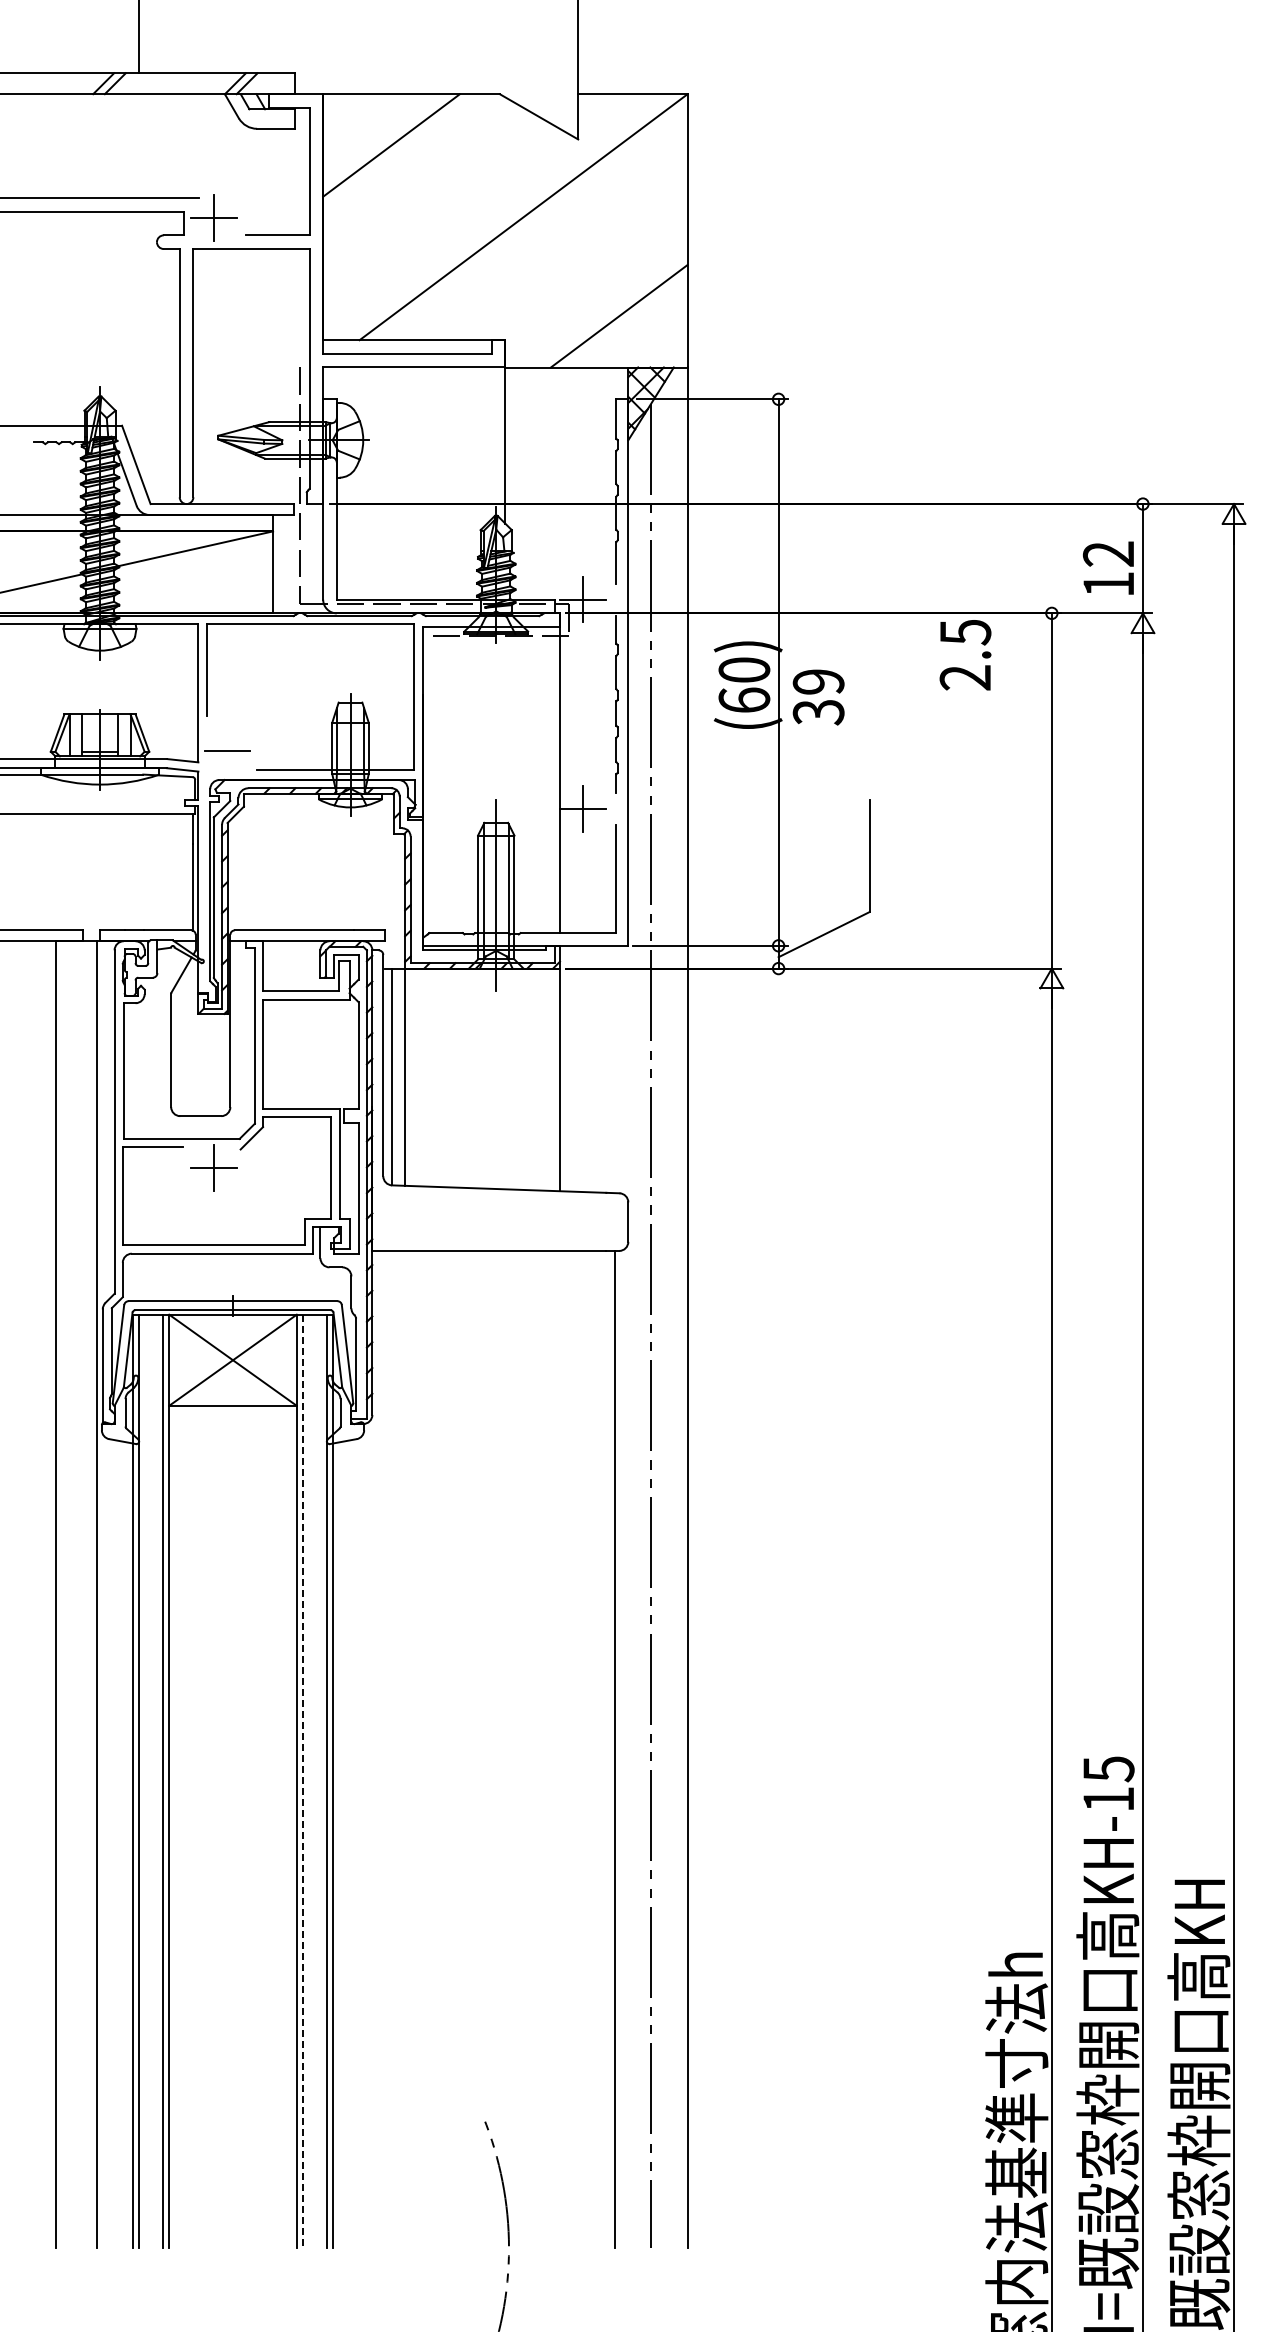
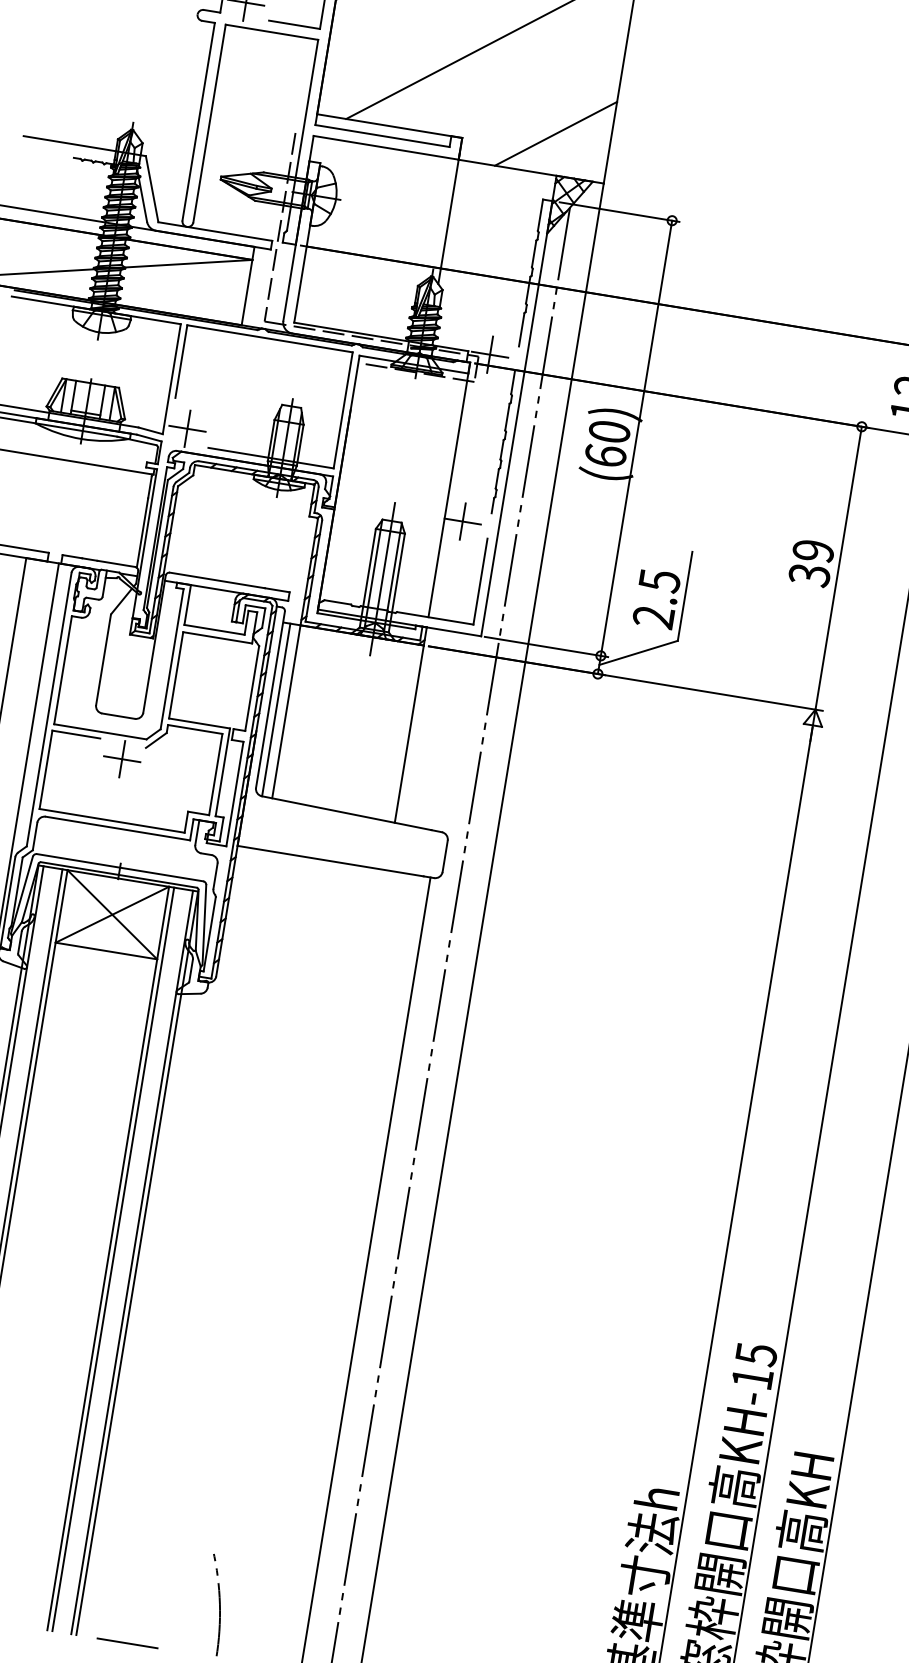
text: (965, 655) -> (656, 599), moved
text: (818, 697) -> (811, 563), moved
line: (227, 750) -> (187, 428), added
line: (303, 1781) -> (113, 1259), dashed -> solid
line: (397, 2247) -> (127, 1642), added

